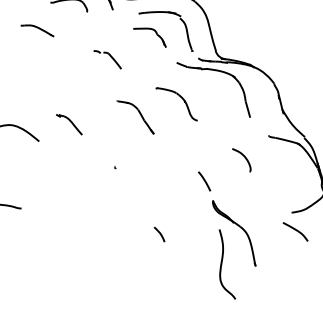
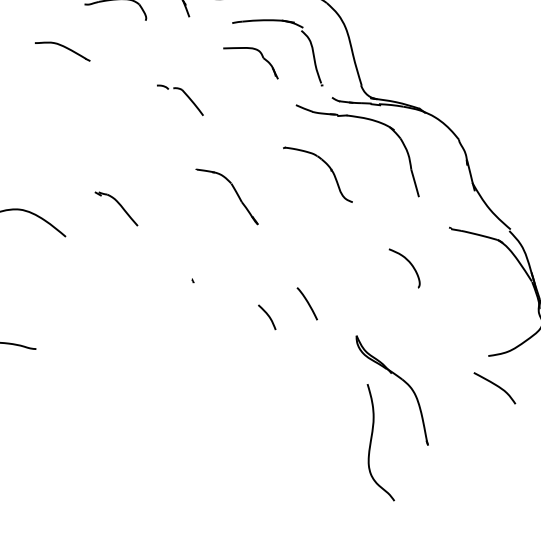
part: (183, 101) -> (329, 169), moved
line: (204, 181) -> (307, 303), moved
curve: (159, 234) -> (267, 317), moved

